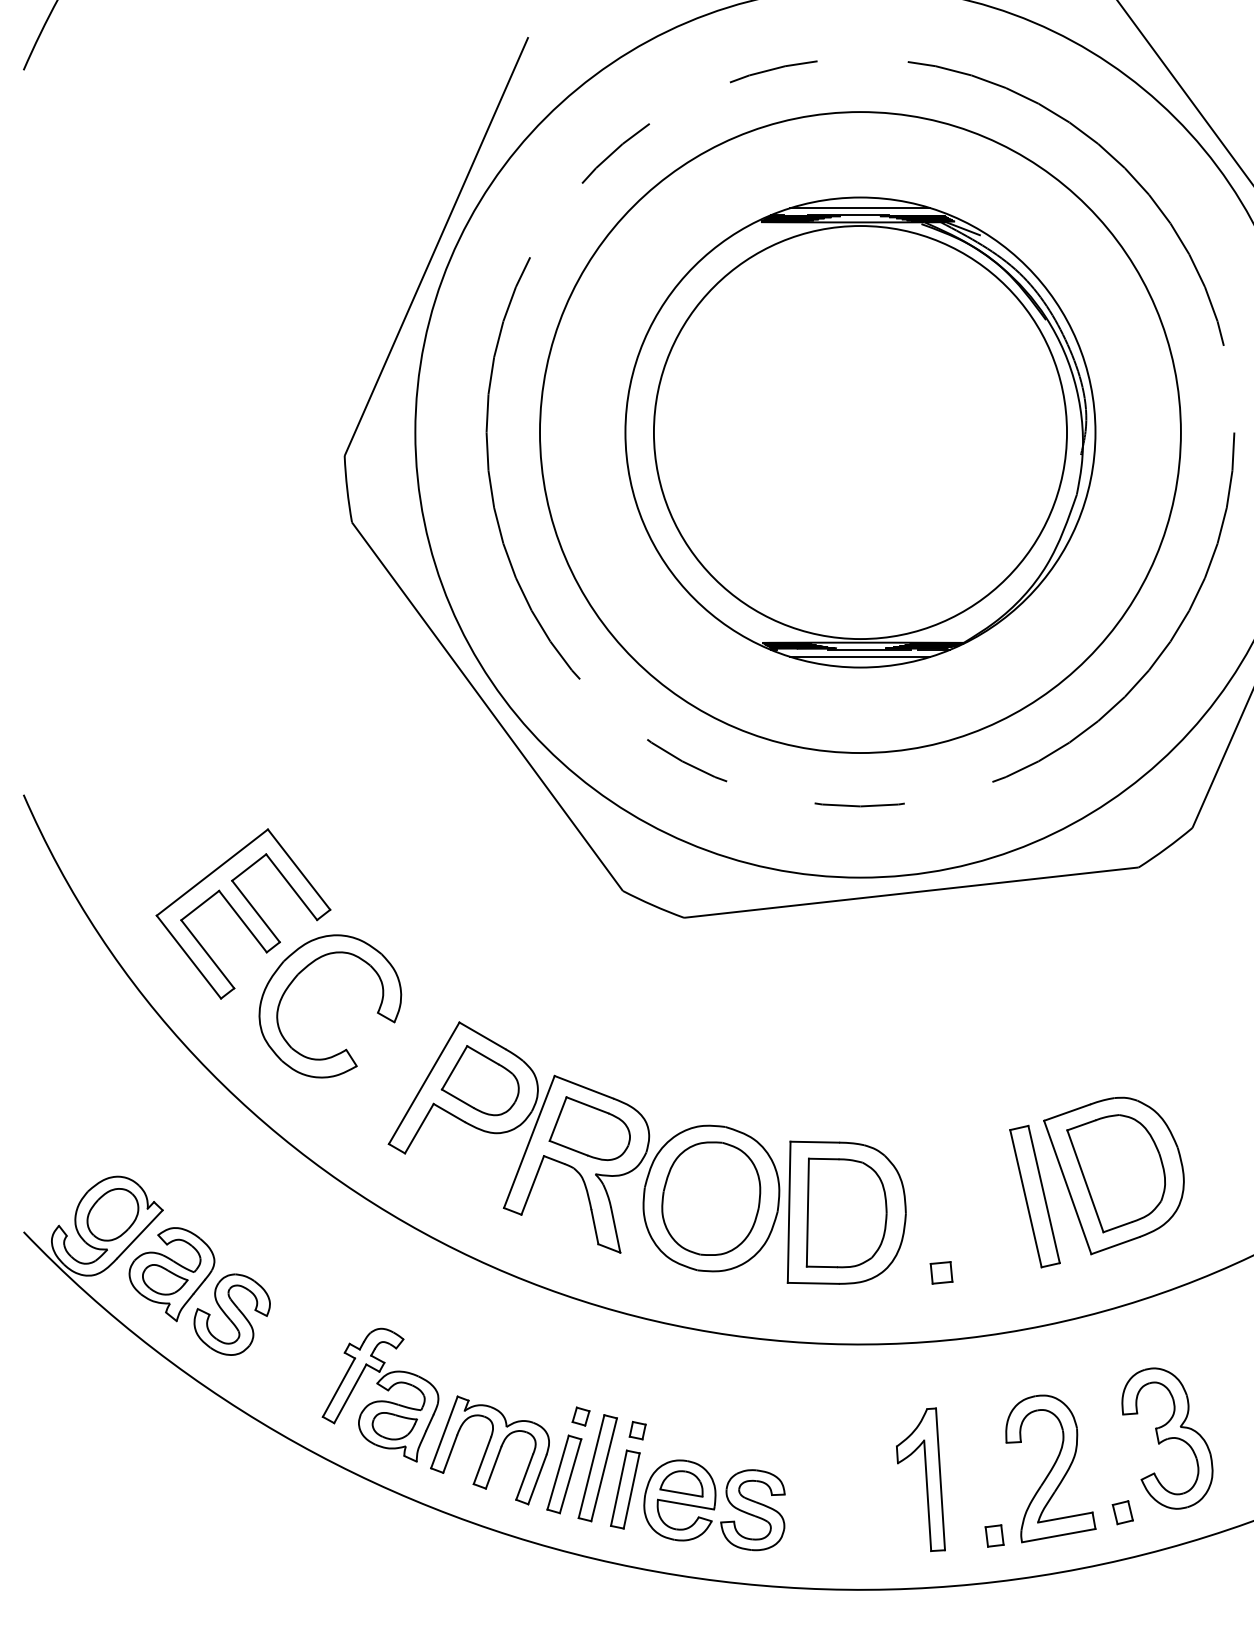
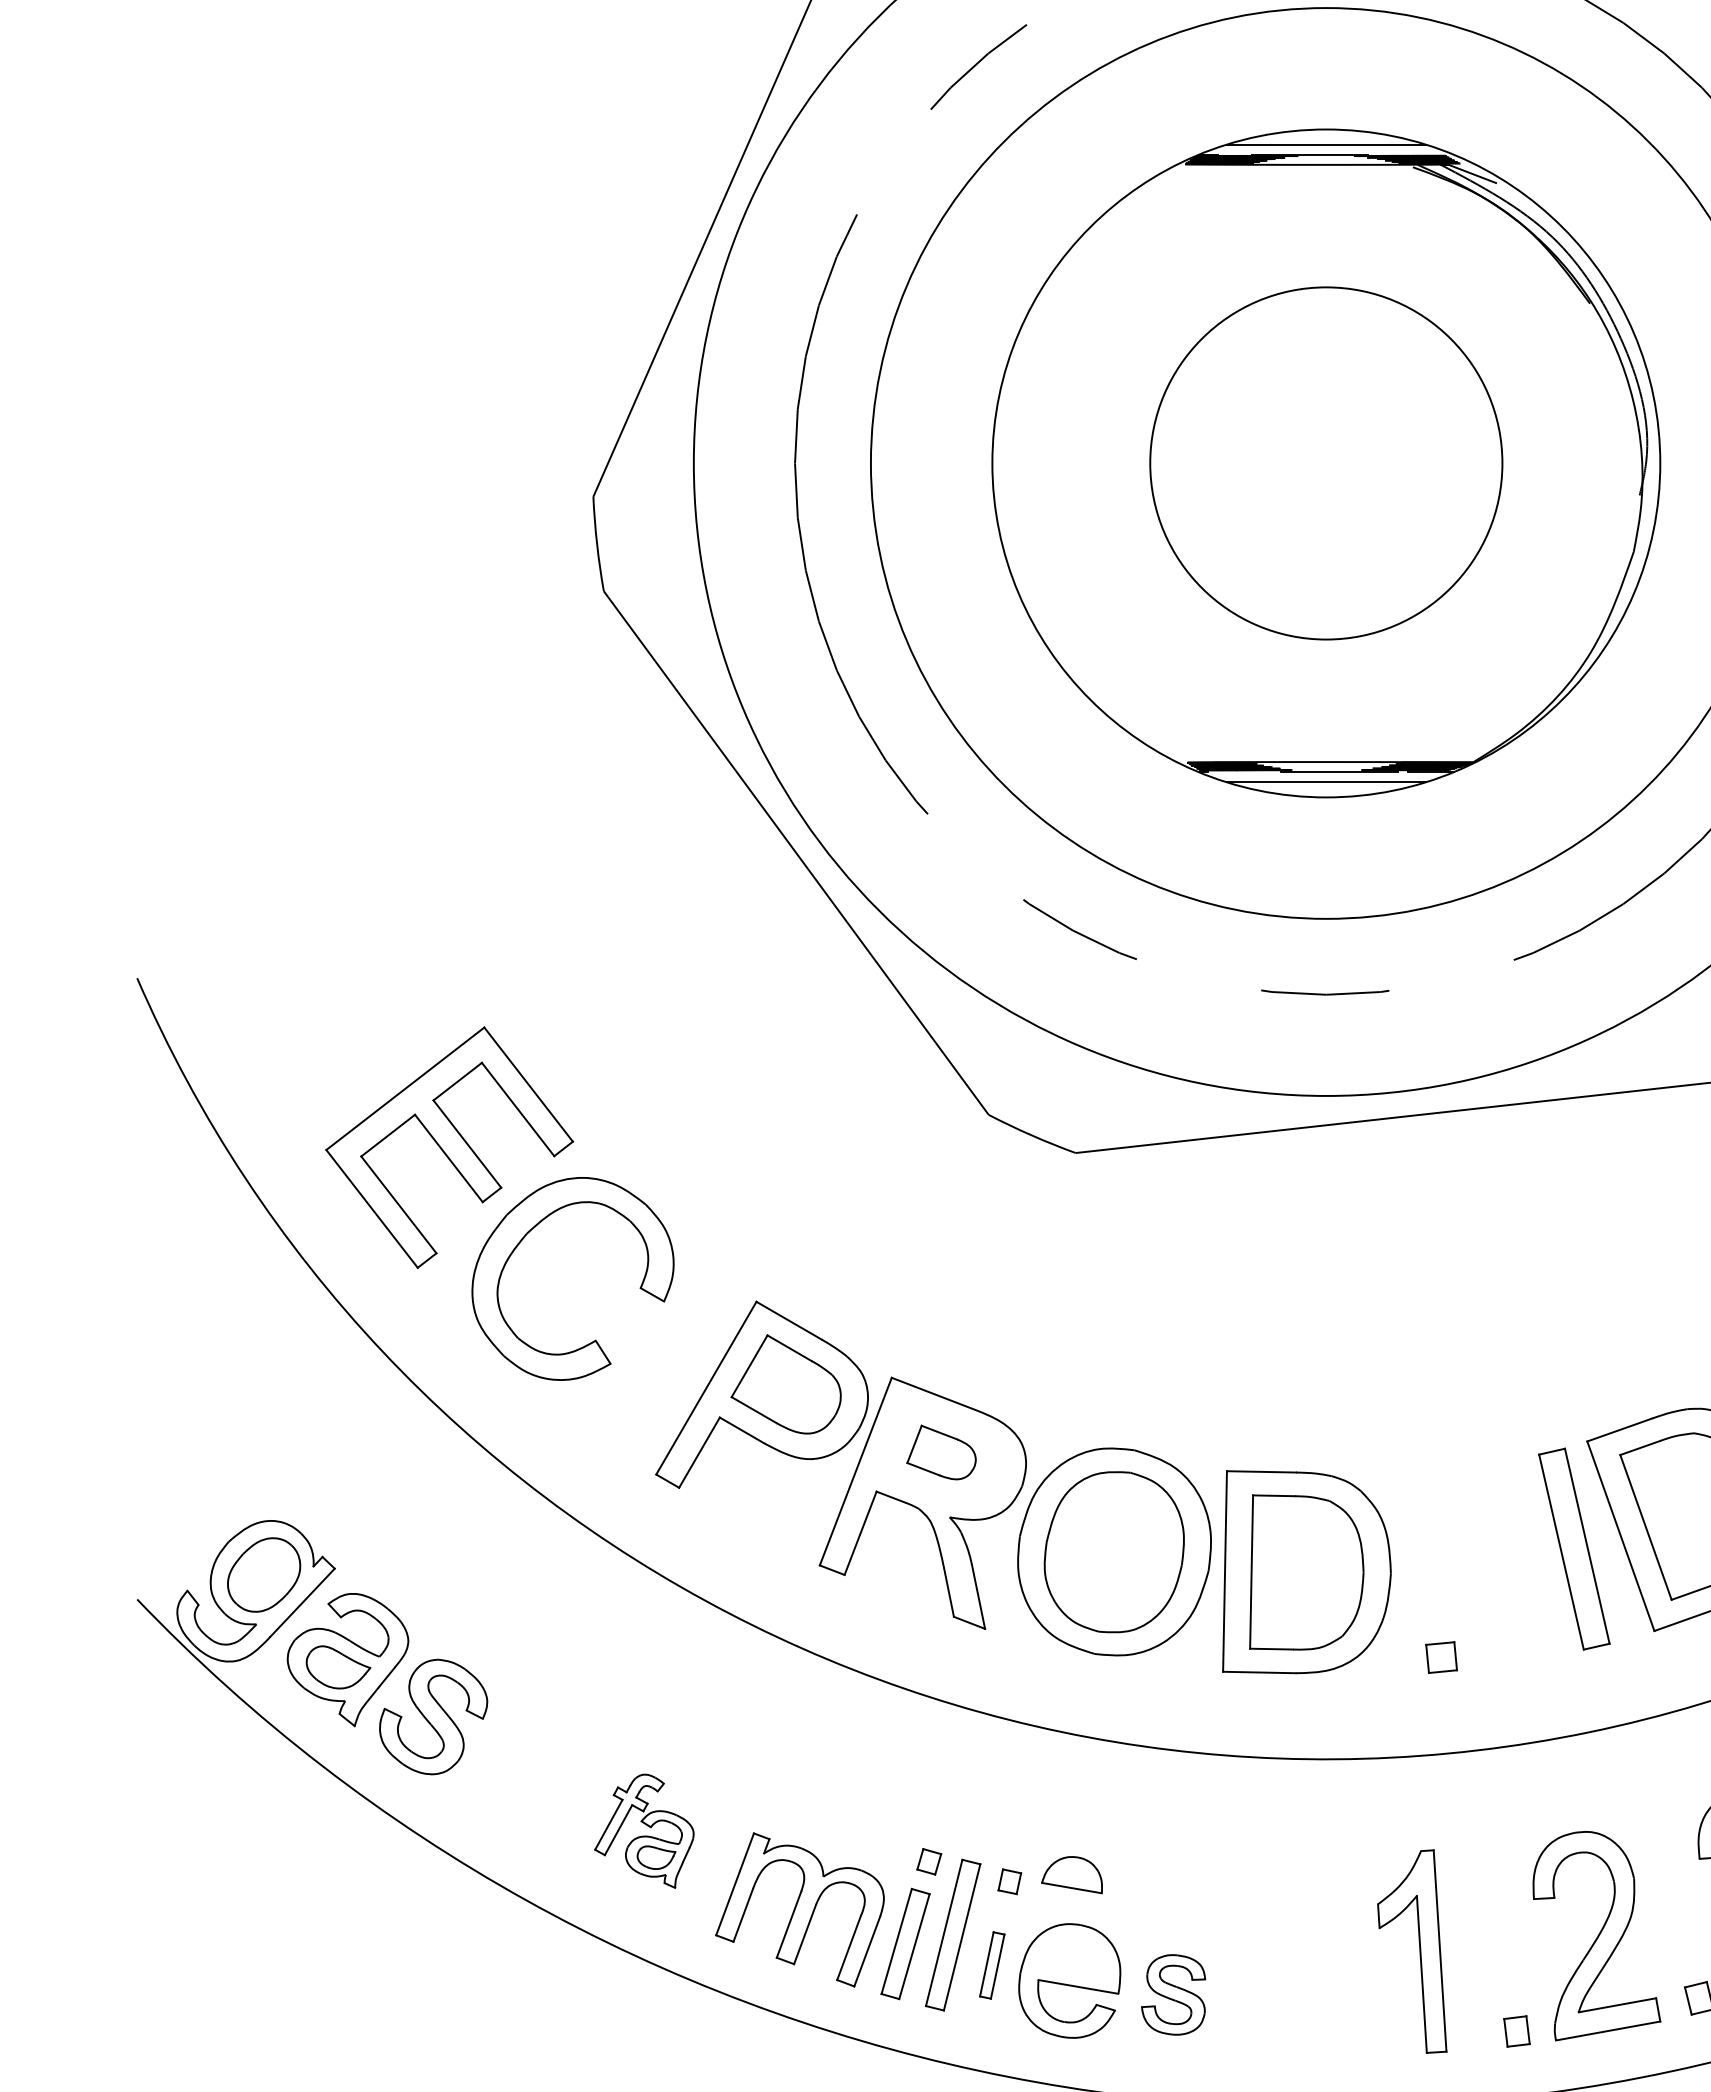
circle: (860, 432) -> (1326, 463), size x0.6
part: (589, 1128) -> (941, 1452), size x0.6
part: (380, 1394) -> (644, 1830), size x0.6
part: (681, 1483) -> (1072, 1874), moved
part: (625, 1489) -> (992, 1965), size x0.6
part: (752, 1510) -> (1172, 1995), size x0.7

